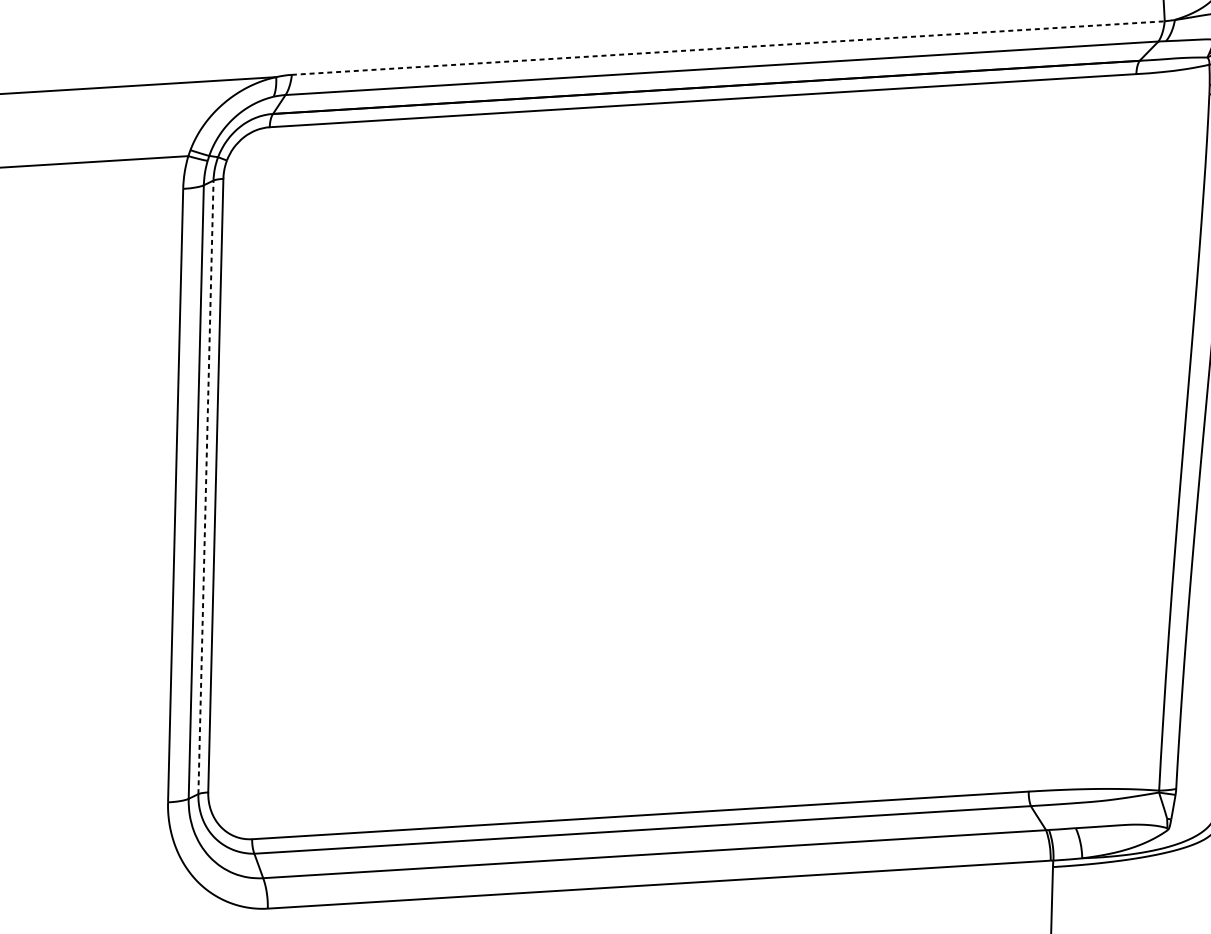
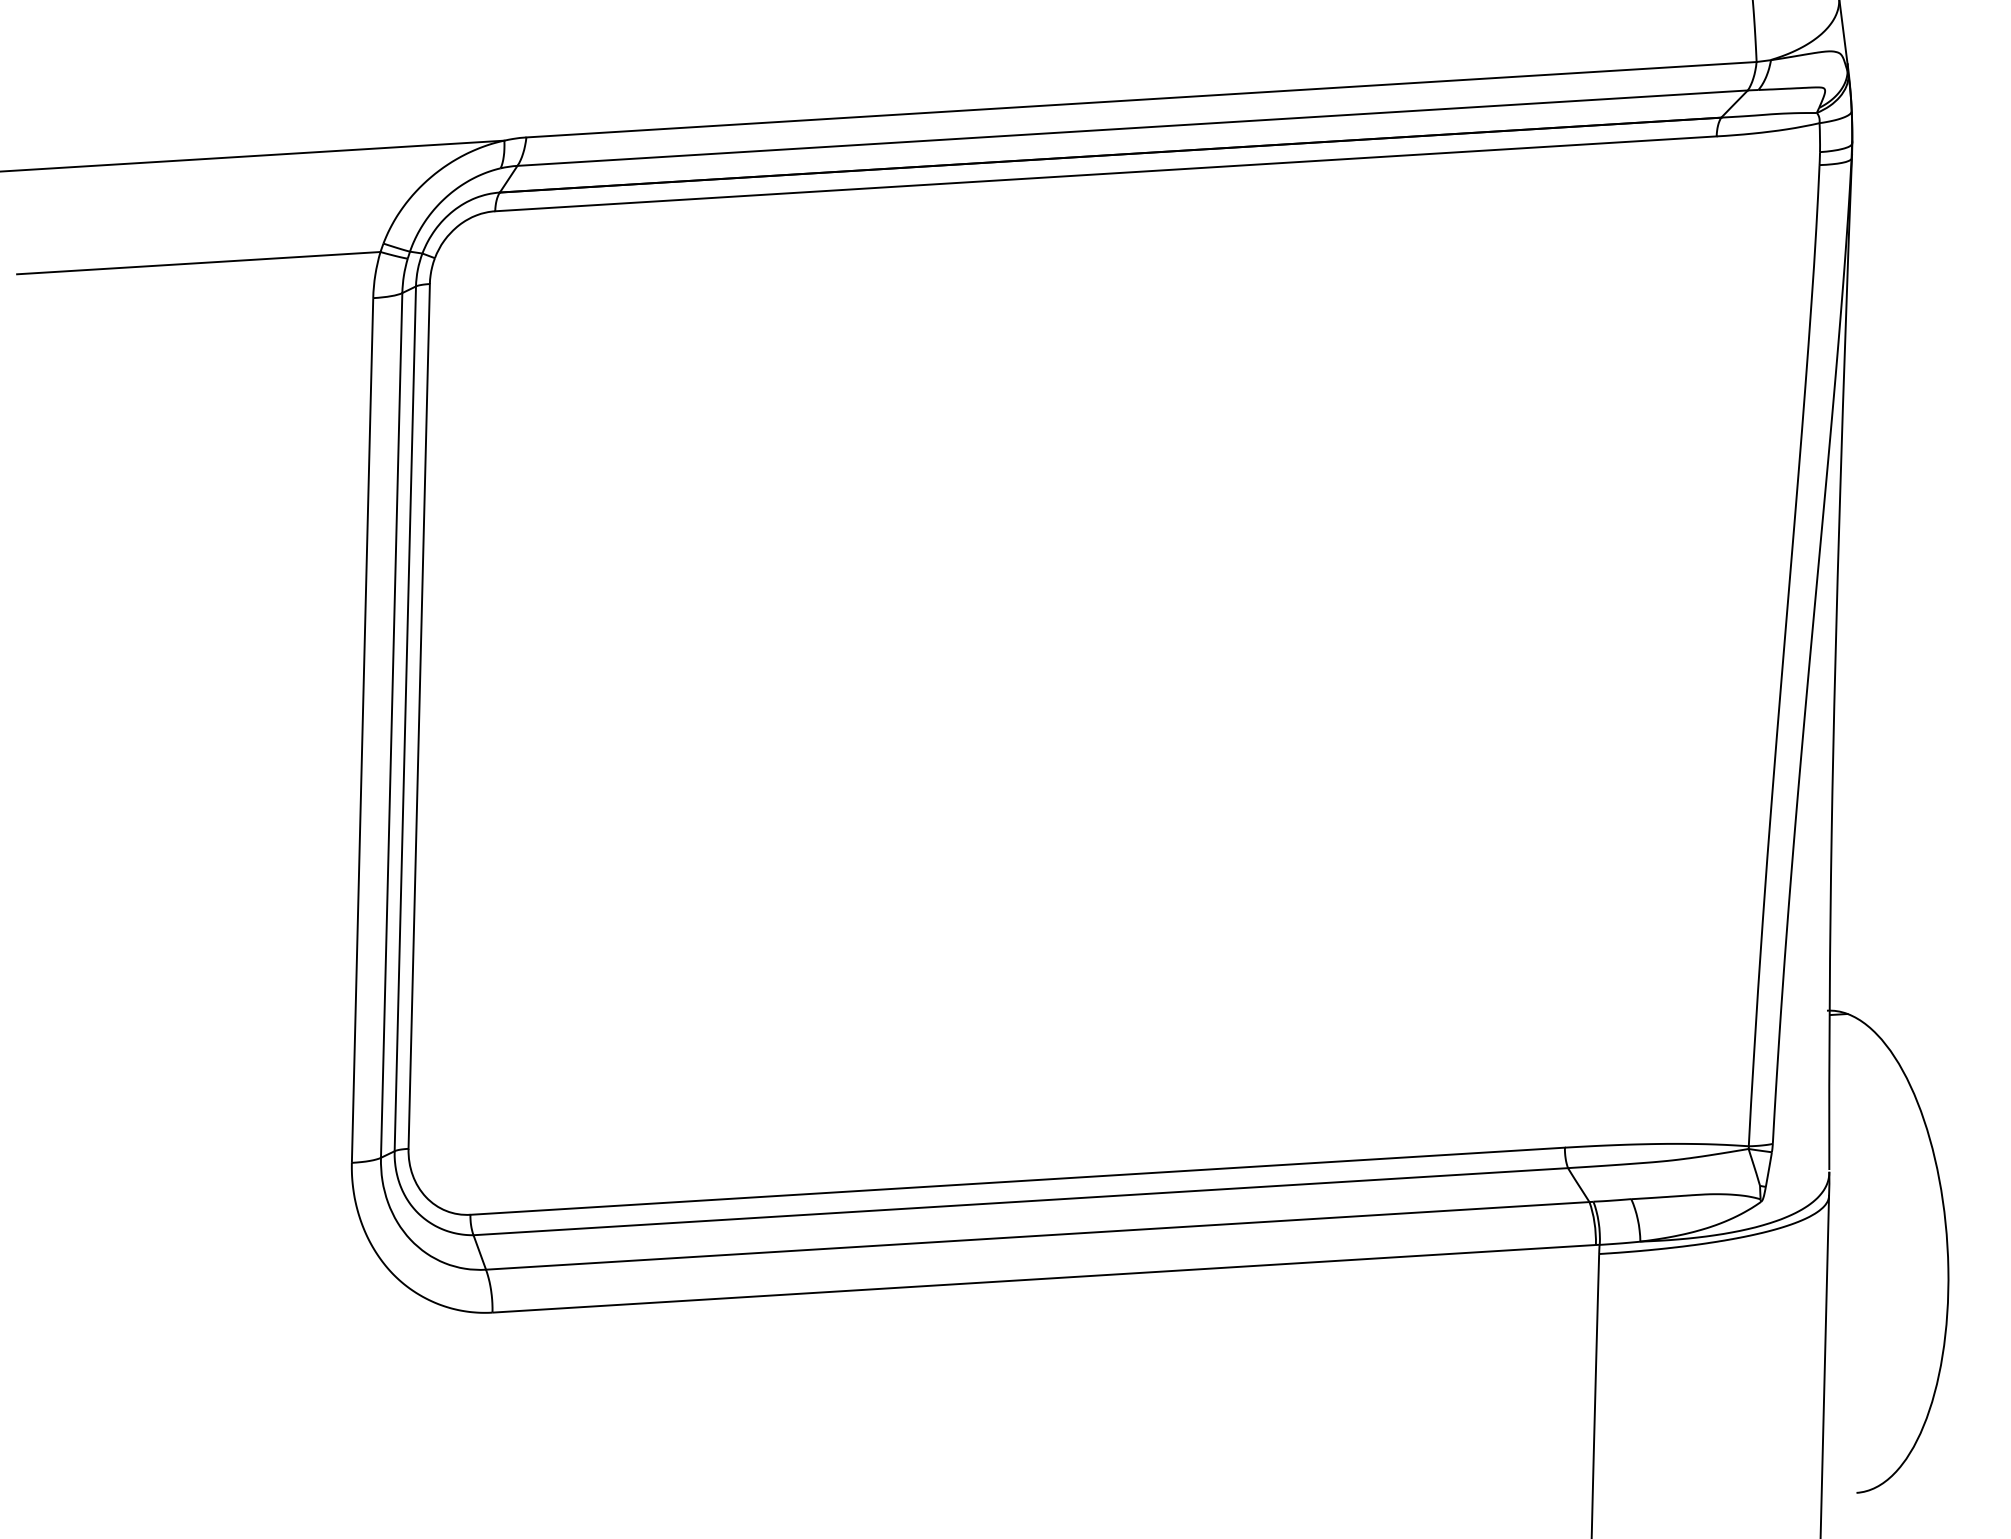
line: (728, 47) -> (1142, 99), dashed -> solid
line: (206, 487) -> (405, 718), dashed -> solid

